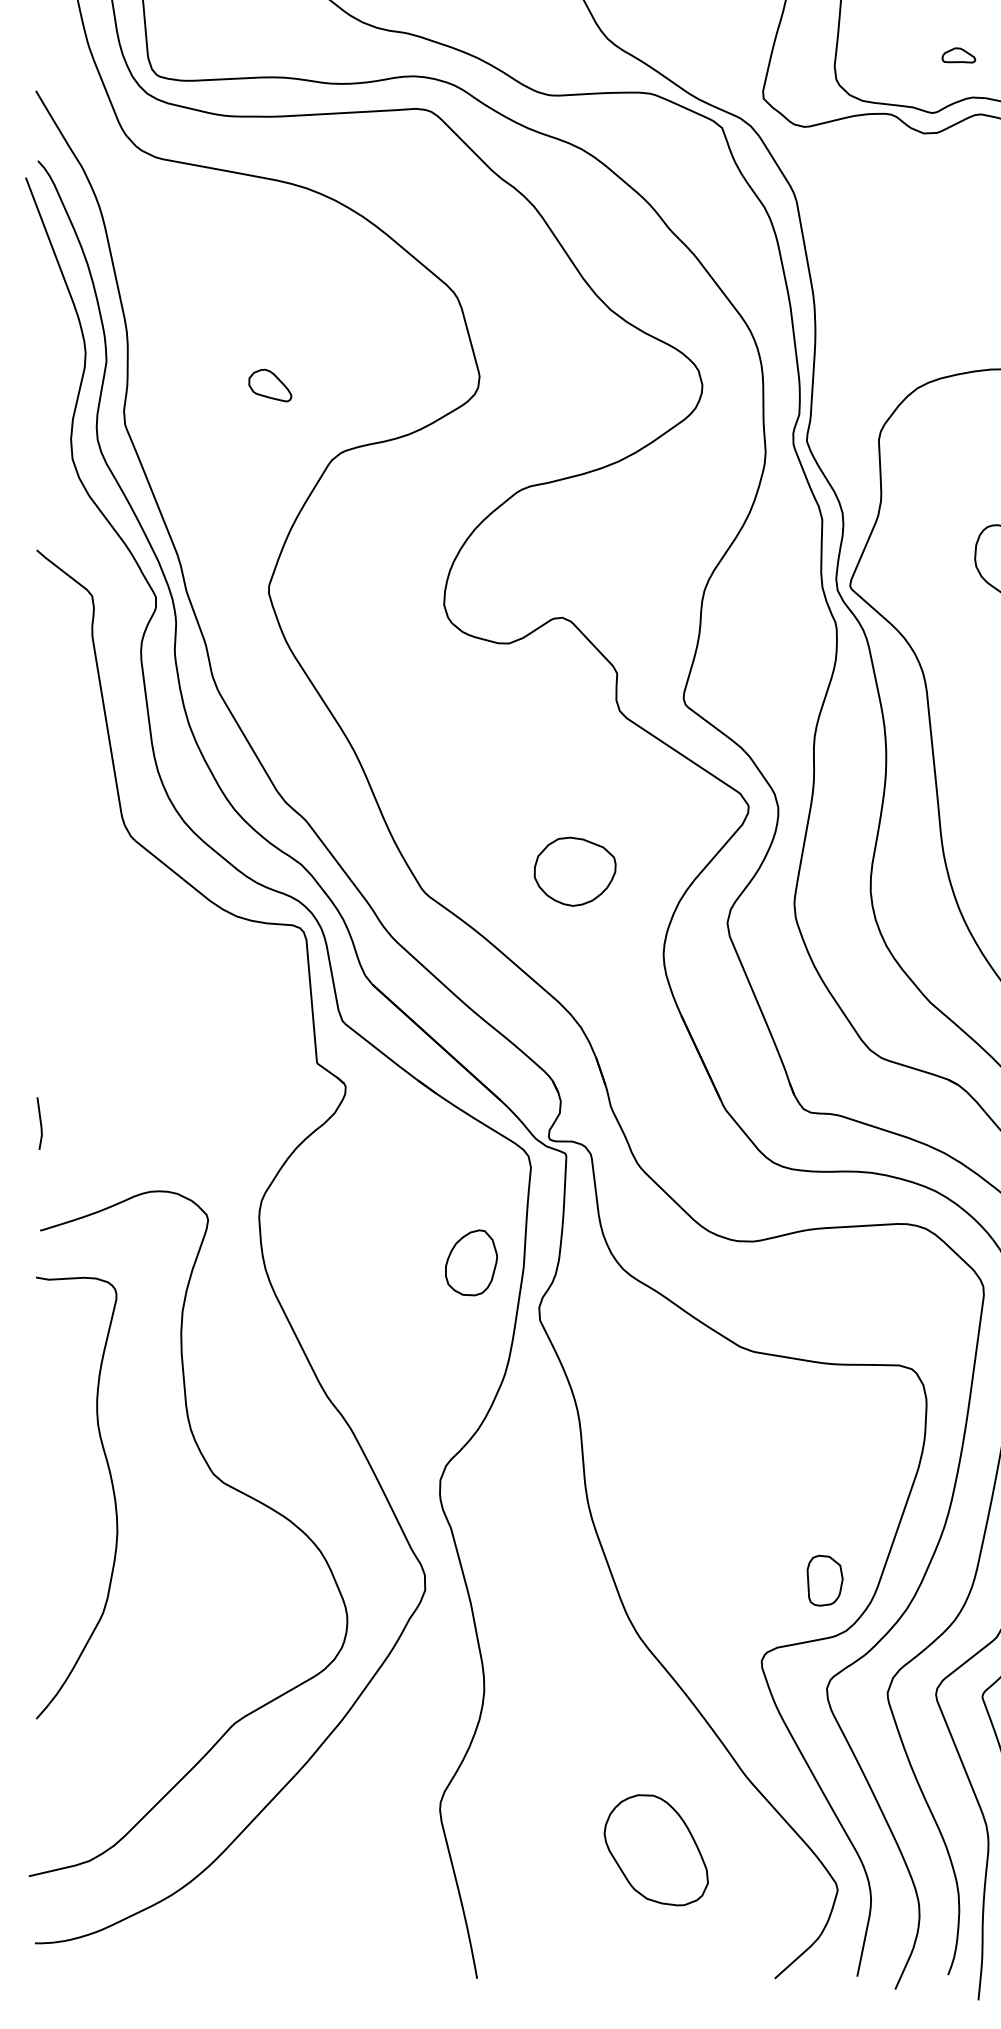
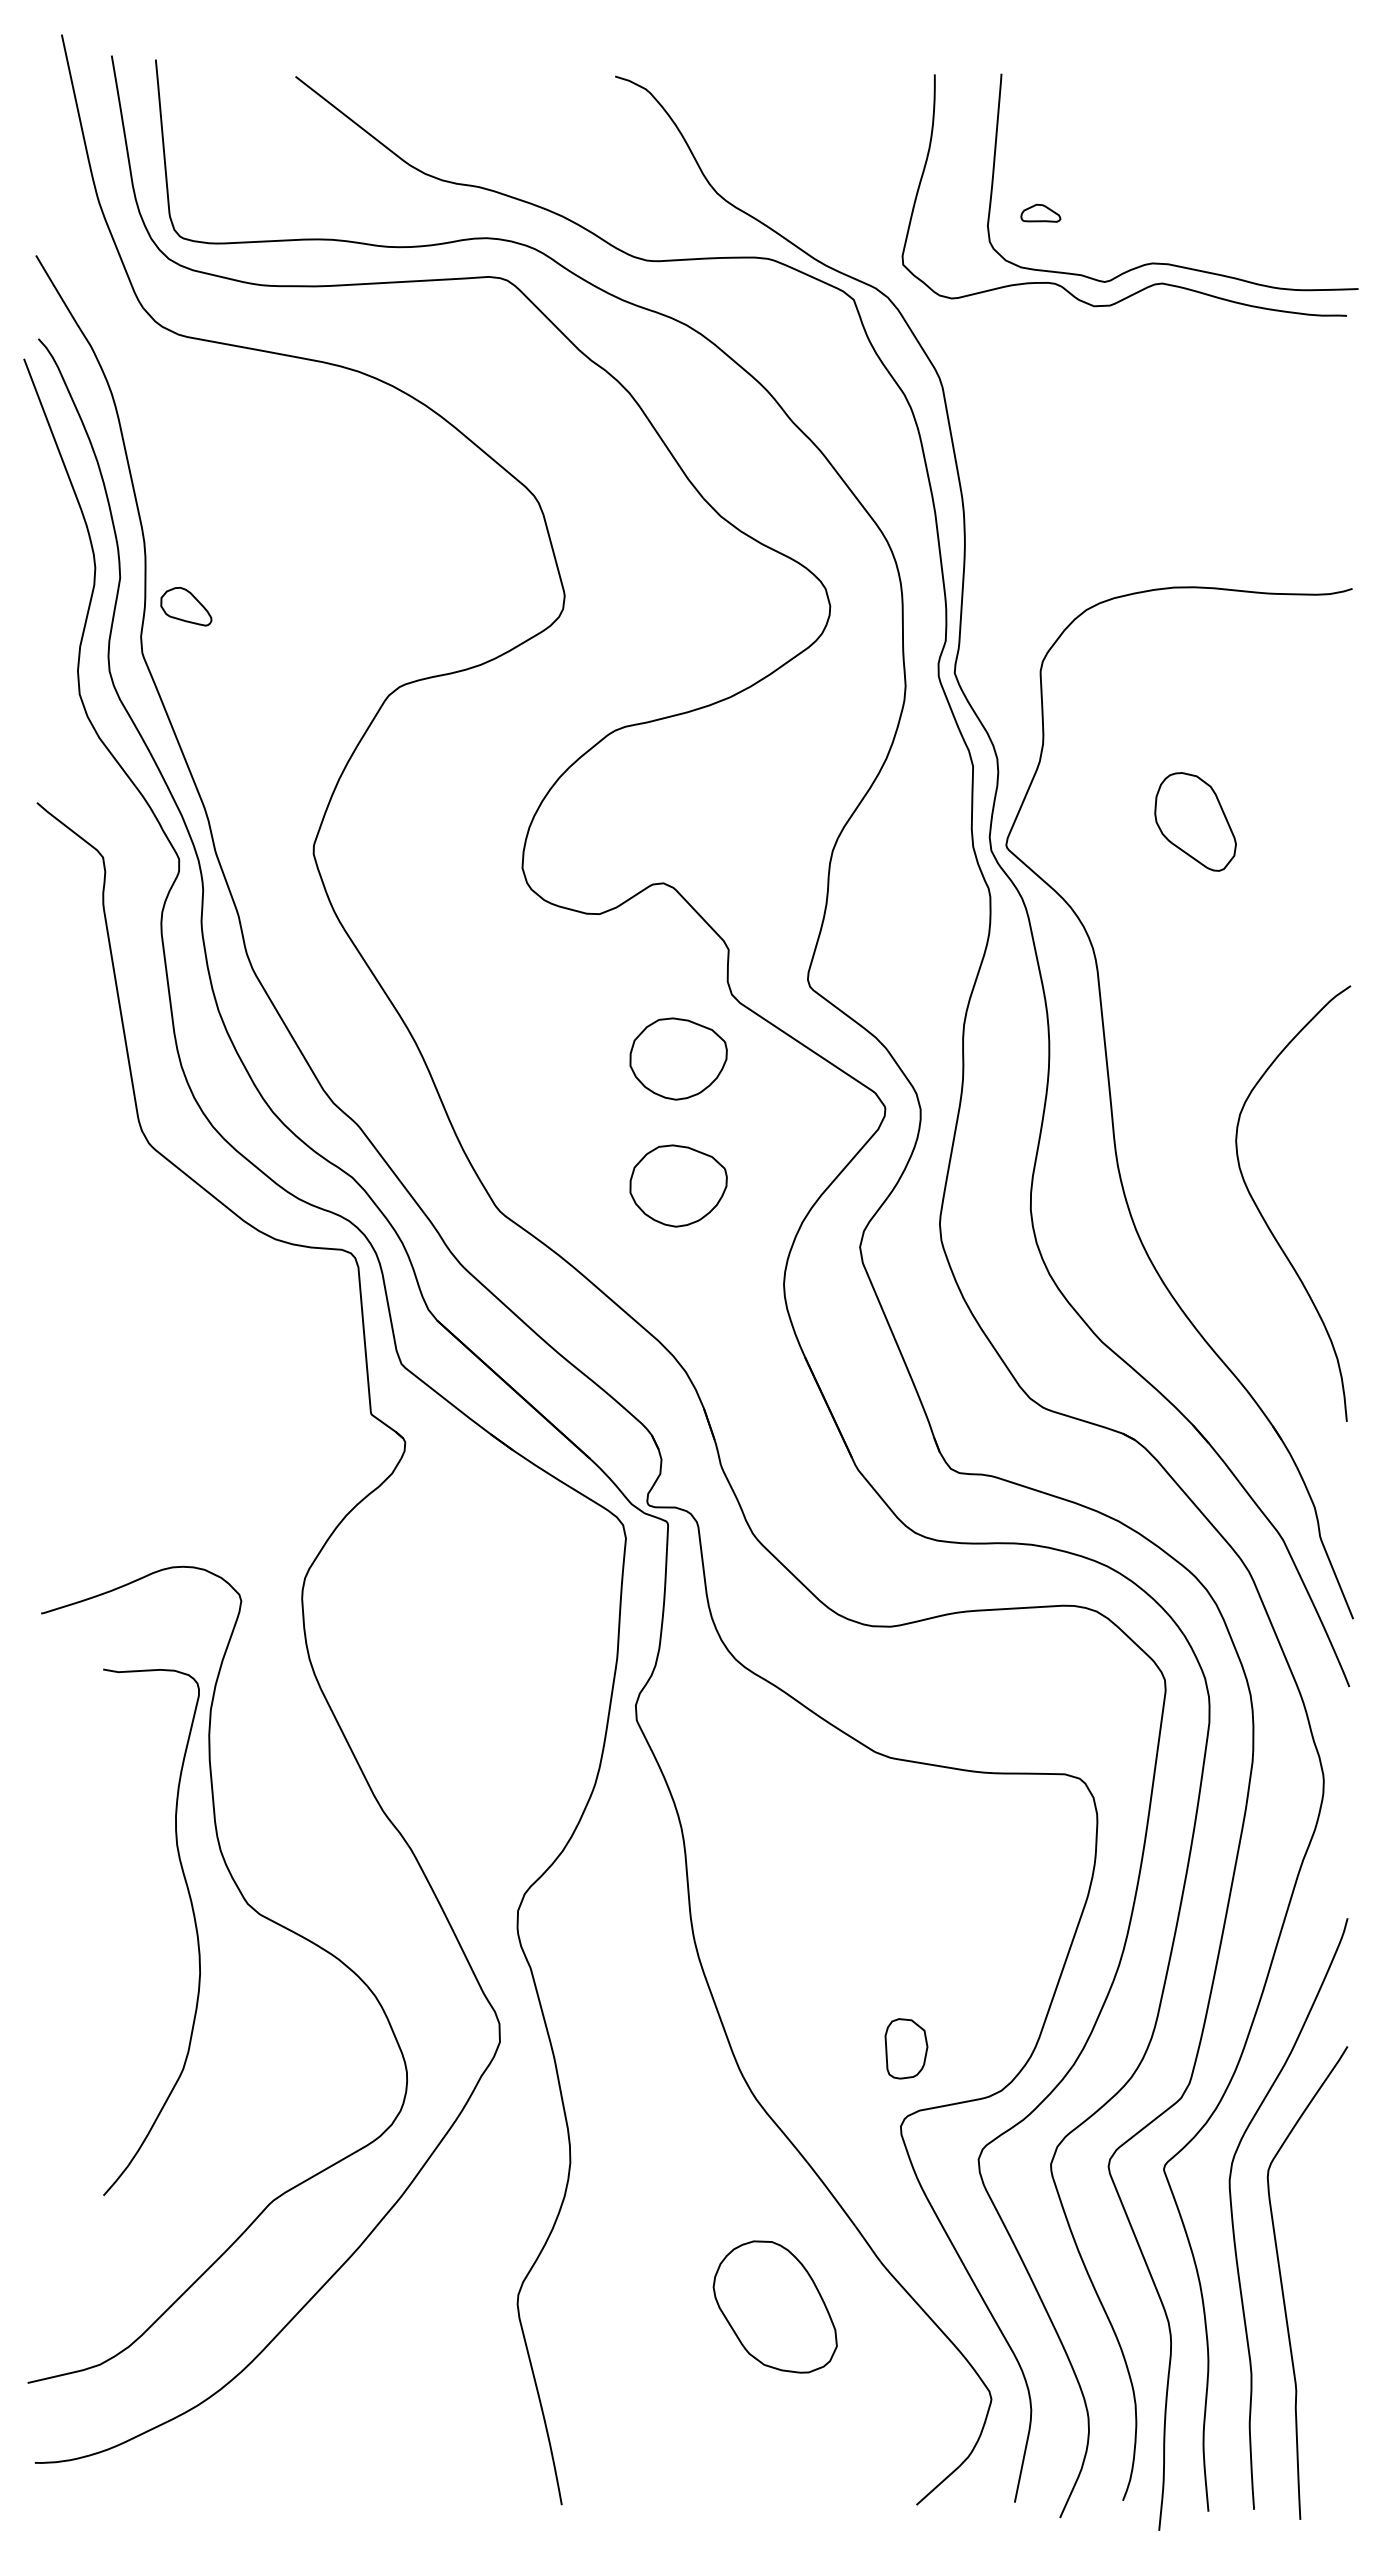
part: (958, 54) -> (1040, 212), moved
part: (270, 385) -> (186, 606), moved
part: (575, 764) -> (678, 1058), added
line: (40, 1123) -> (41, 1485), removed
part: (471, 1262) -> (554, 1651), removed
curve: (112, 1491) -> (194, 1924), moved
part: (825, 1580) -> (906, 2048), moved
part: (655, 1849) -> (774, 2306), moved

